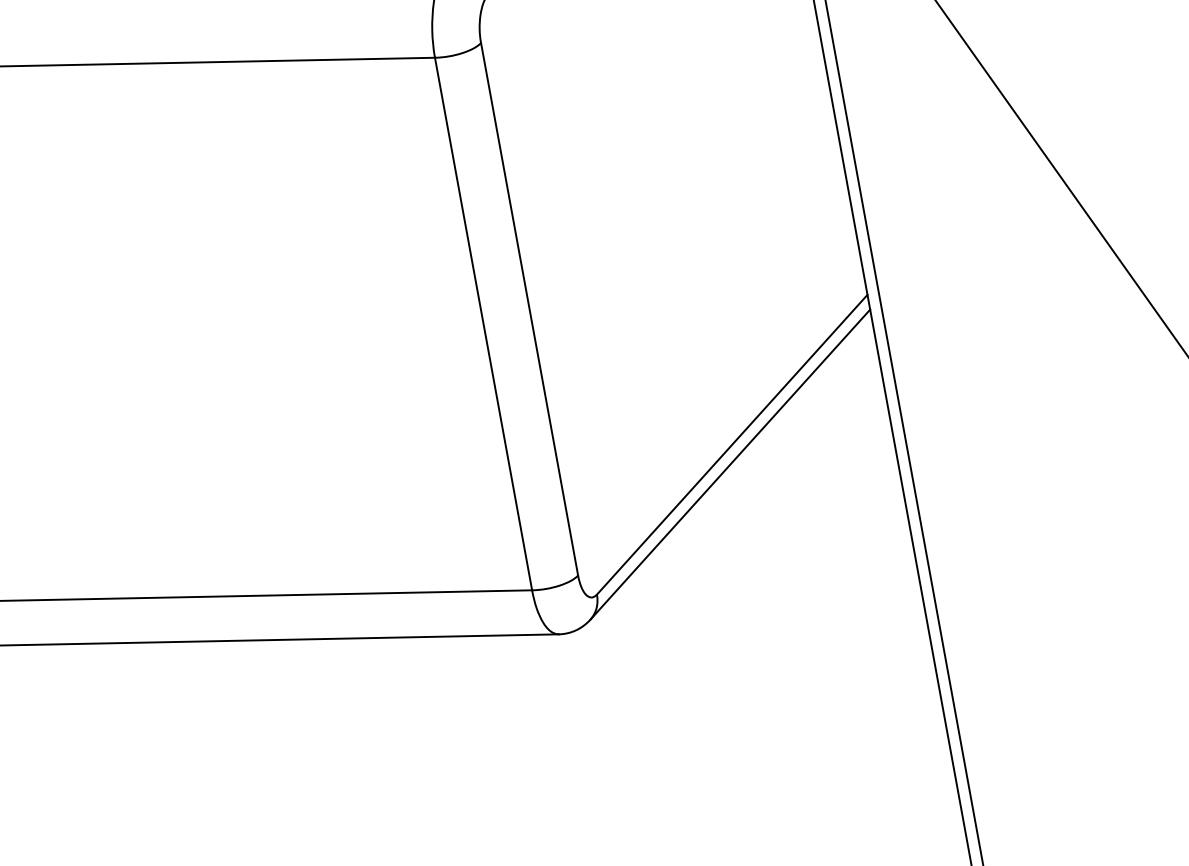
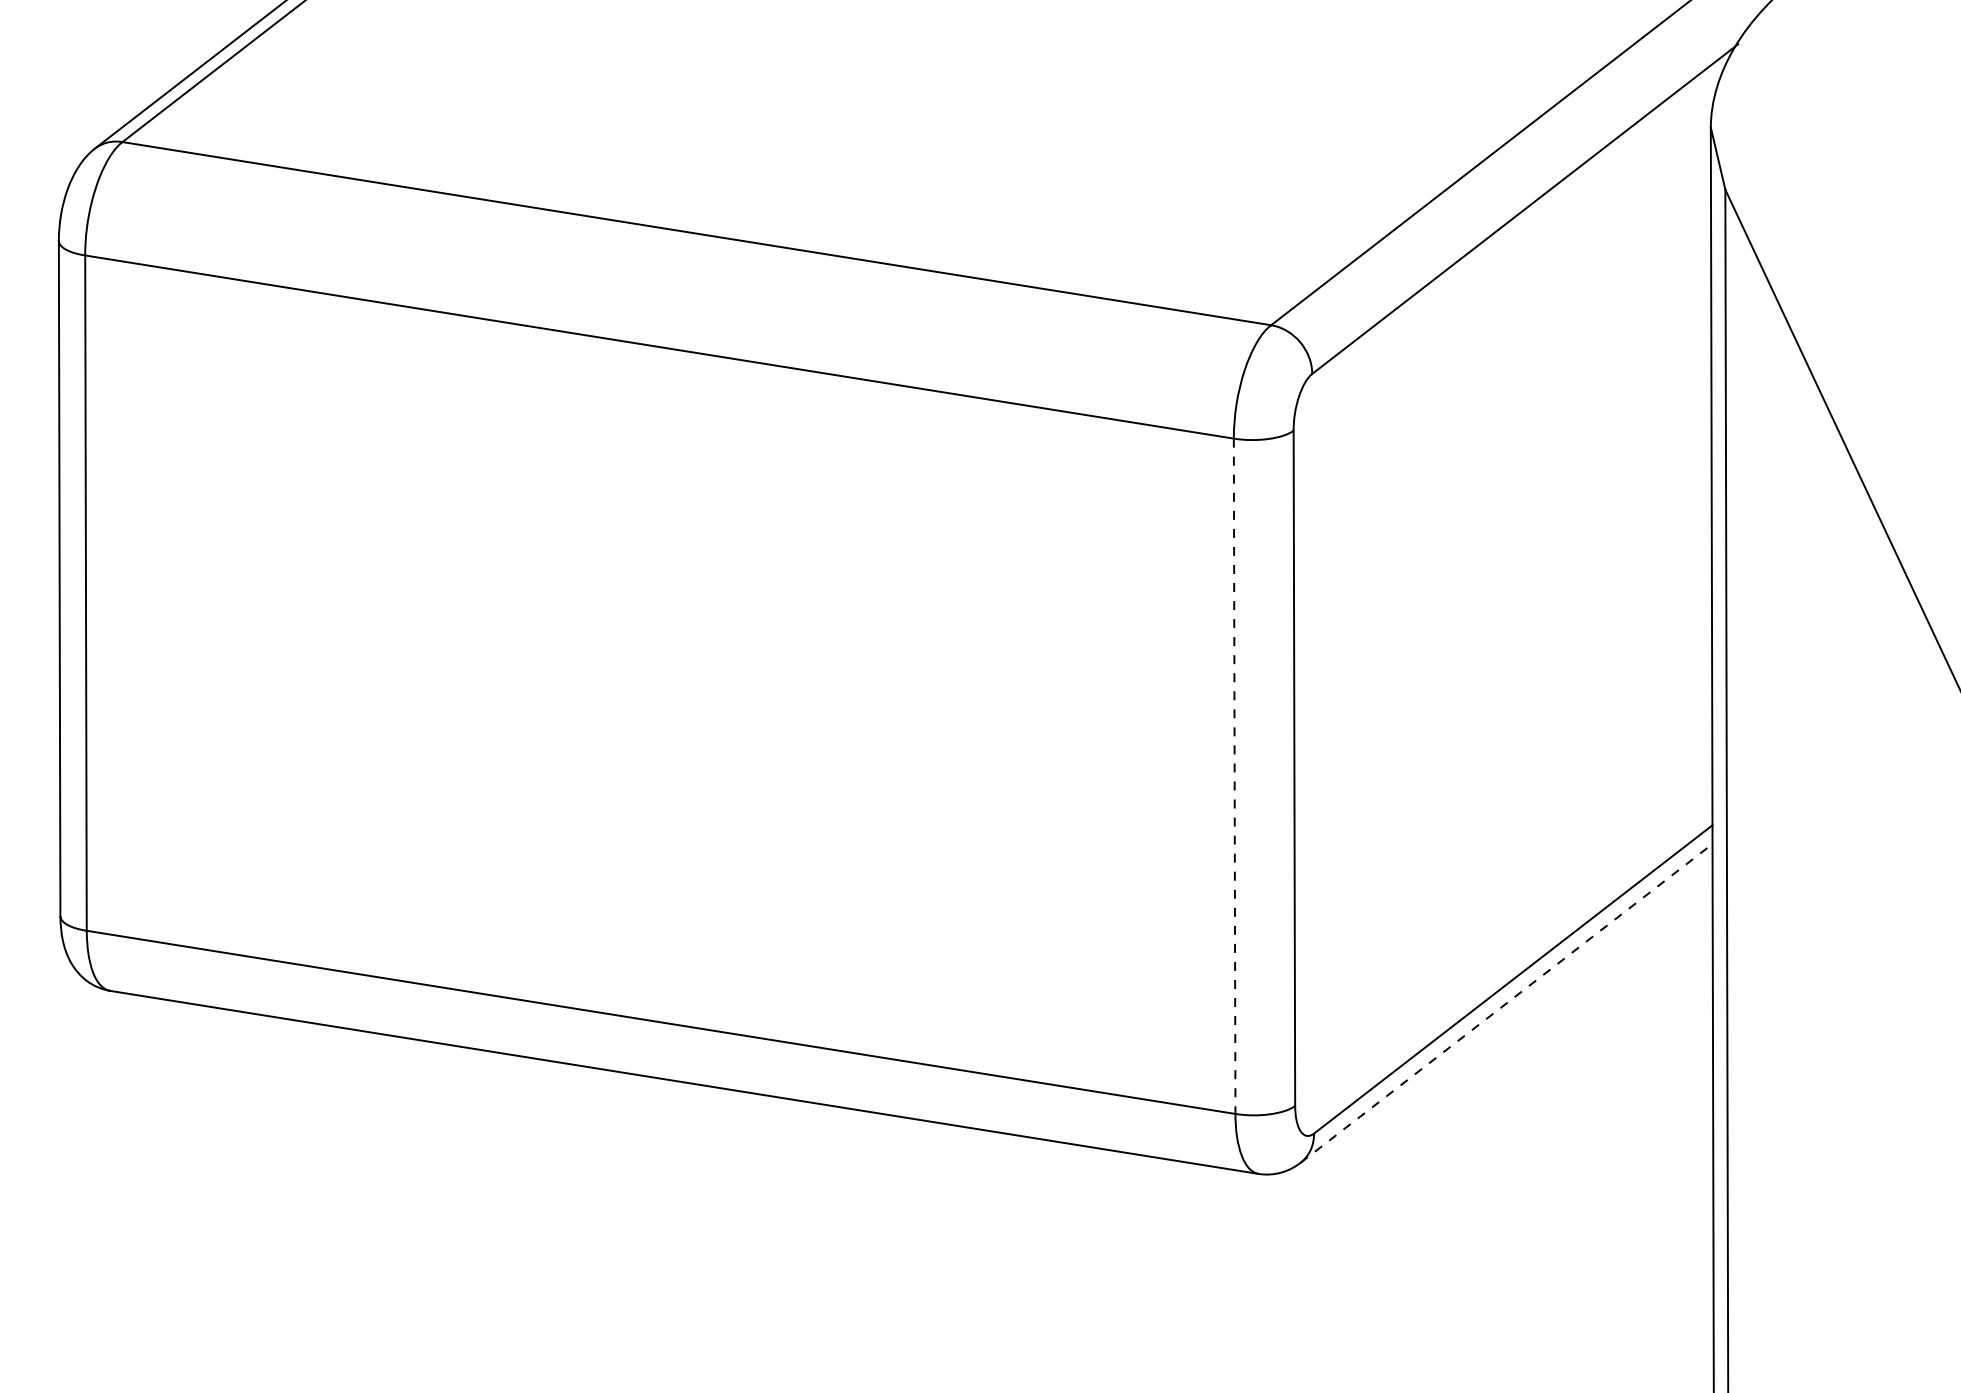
line: (483, 324) -> (1234, 776), solid -> dashed
line: (731, 464) -> (1507, 1003), solid -> dashed

